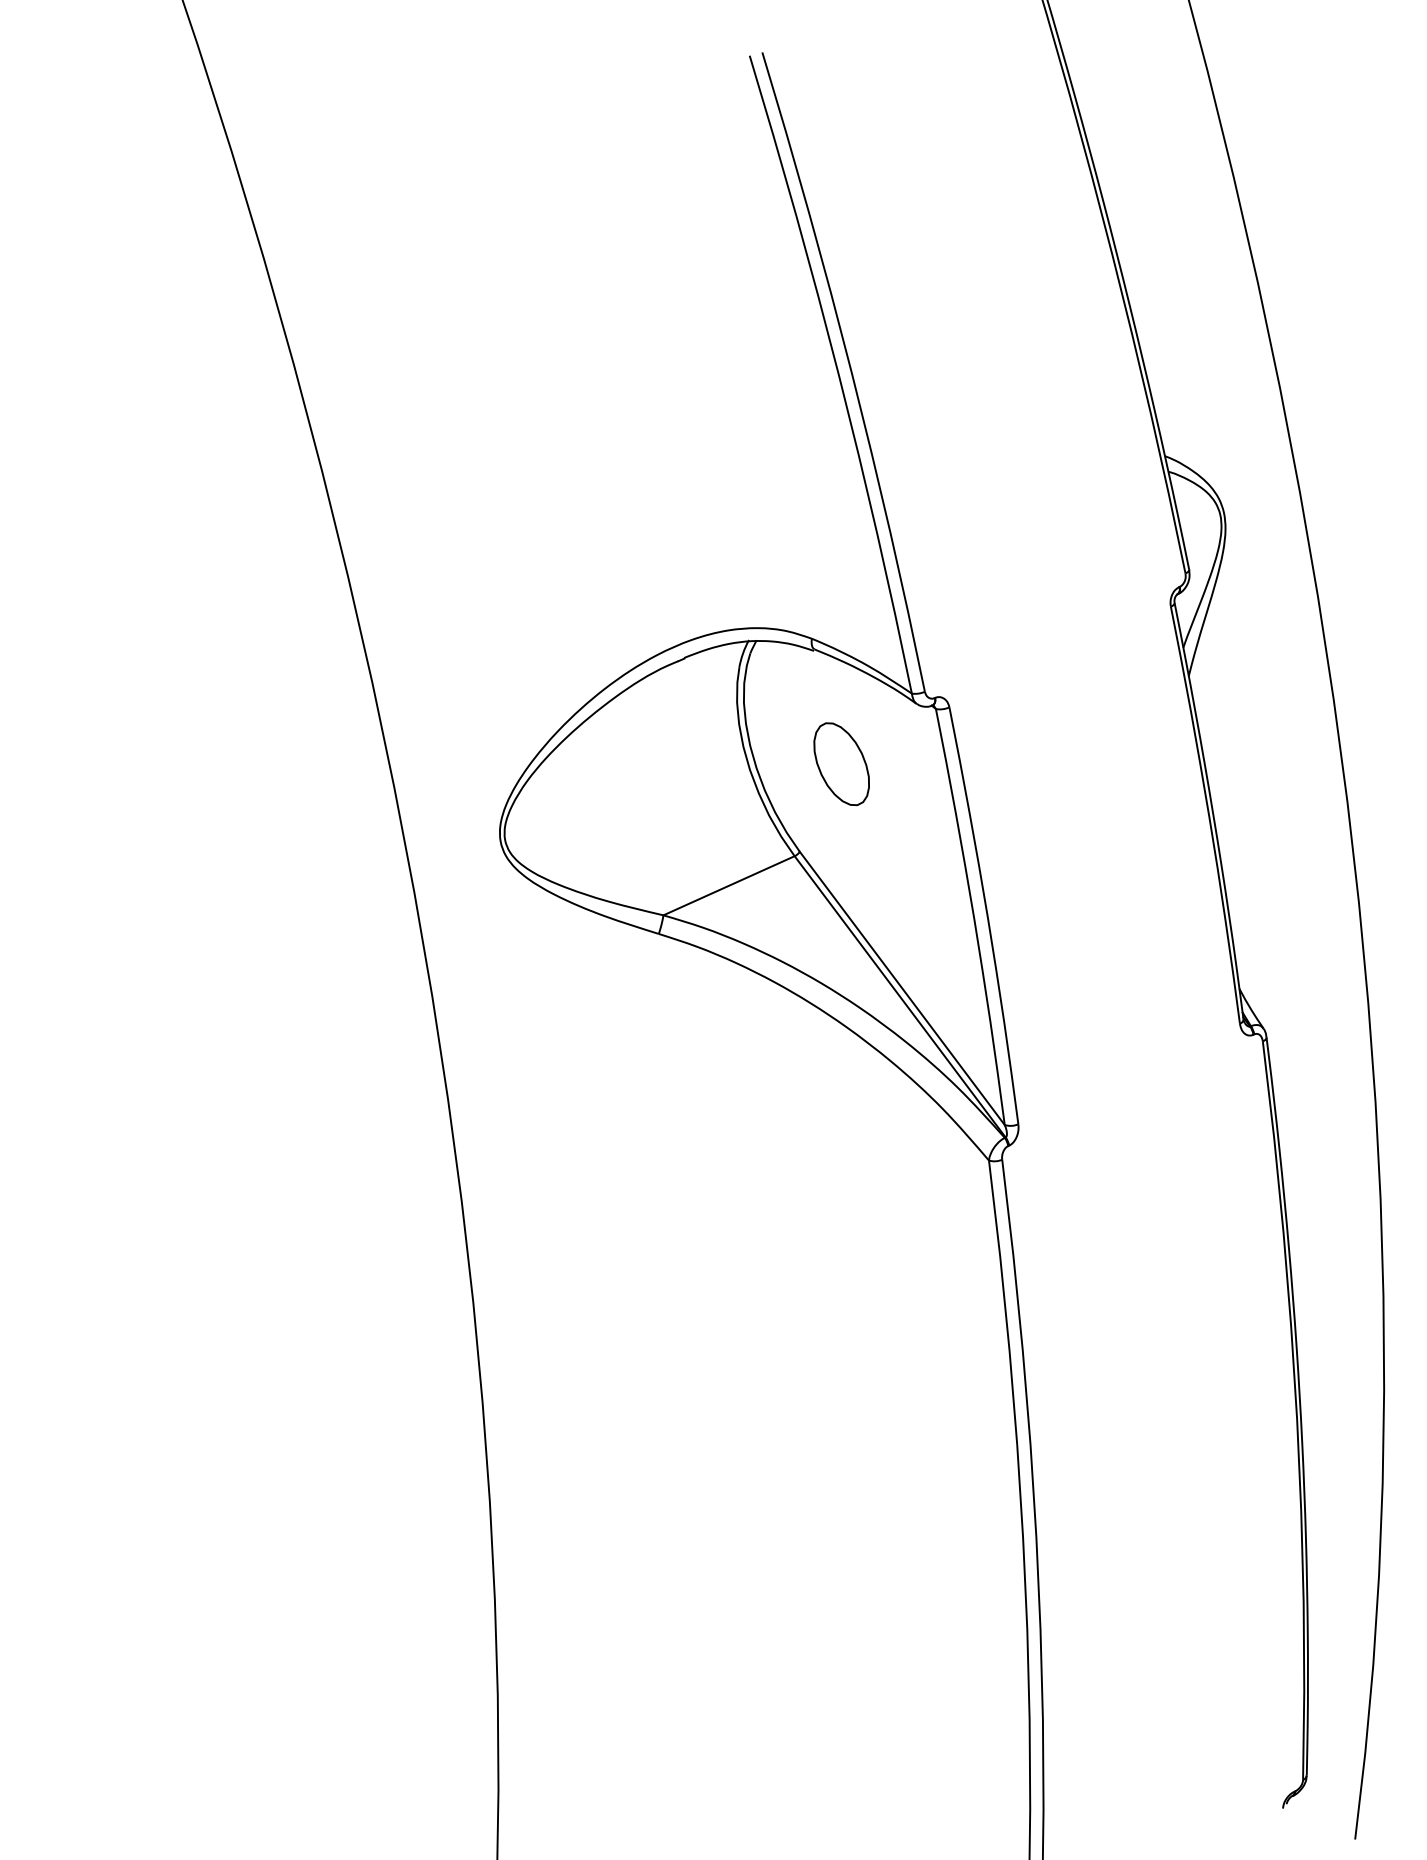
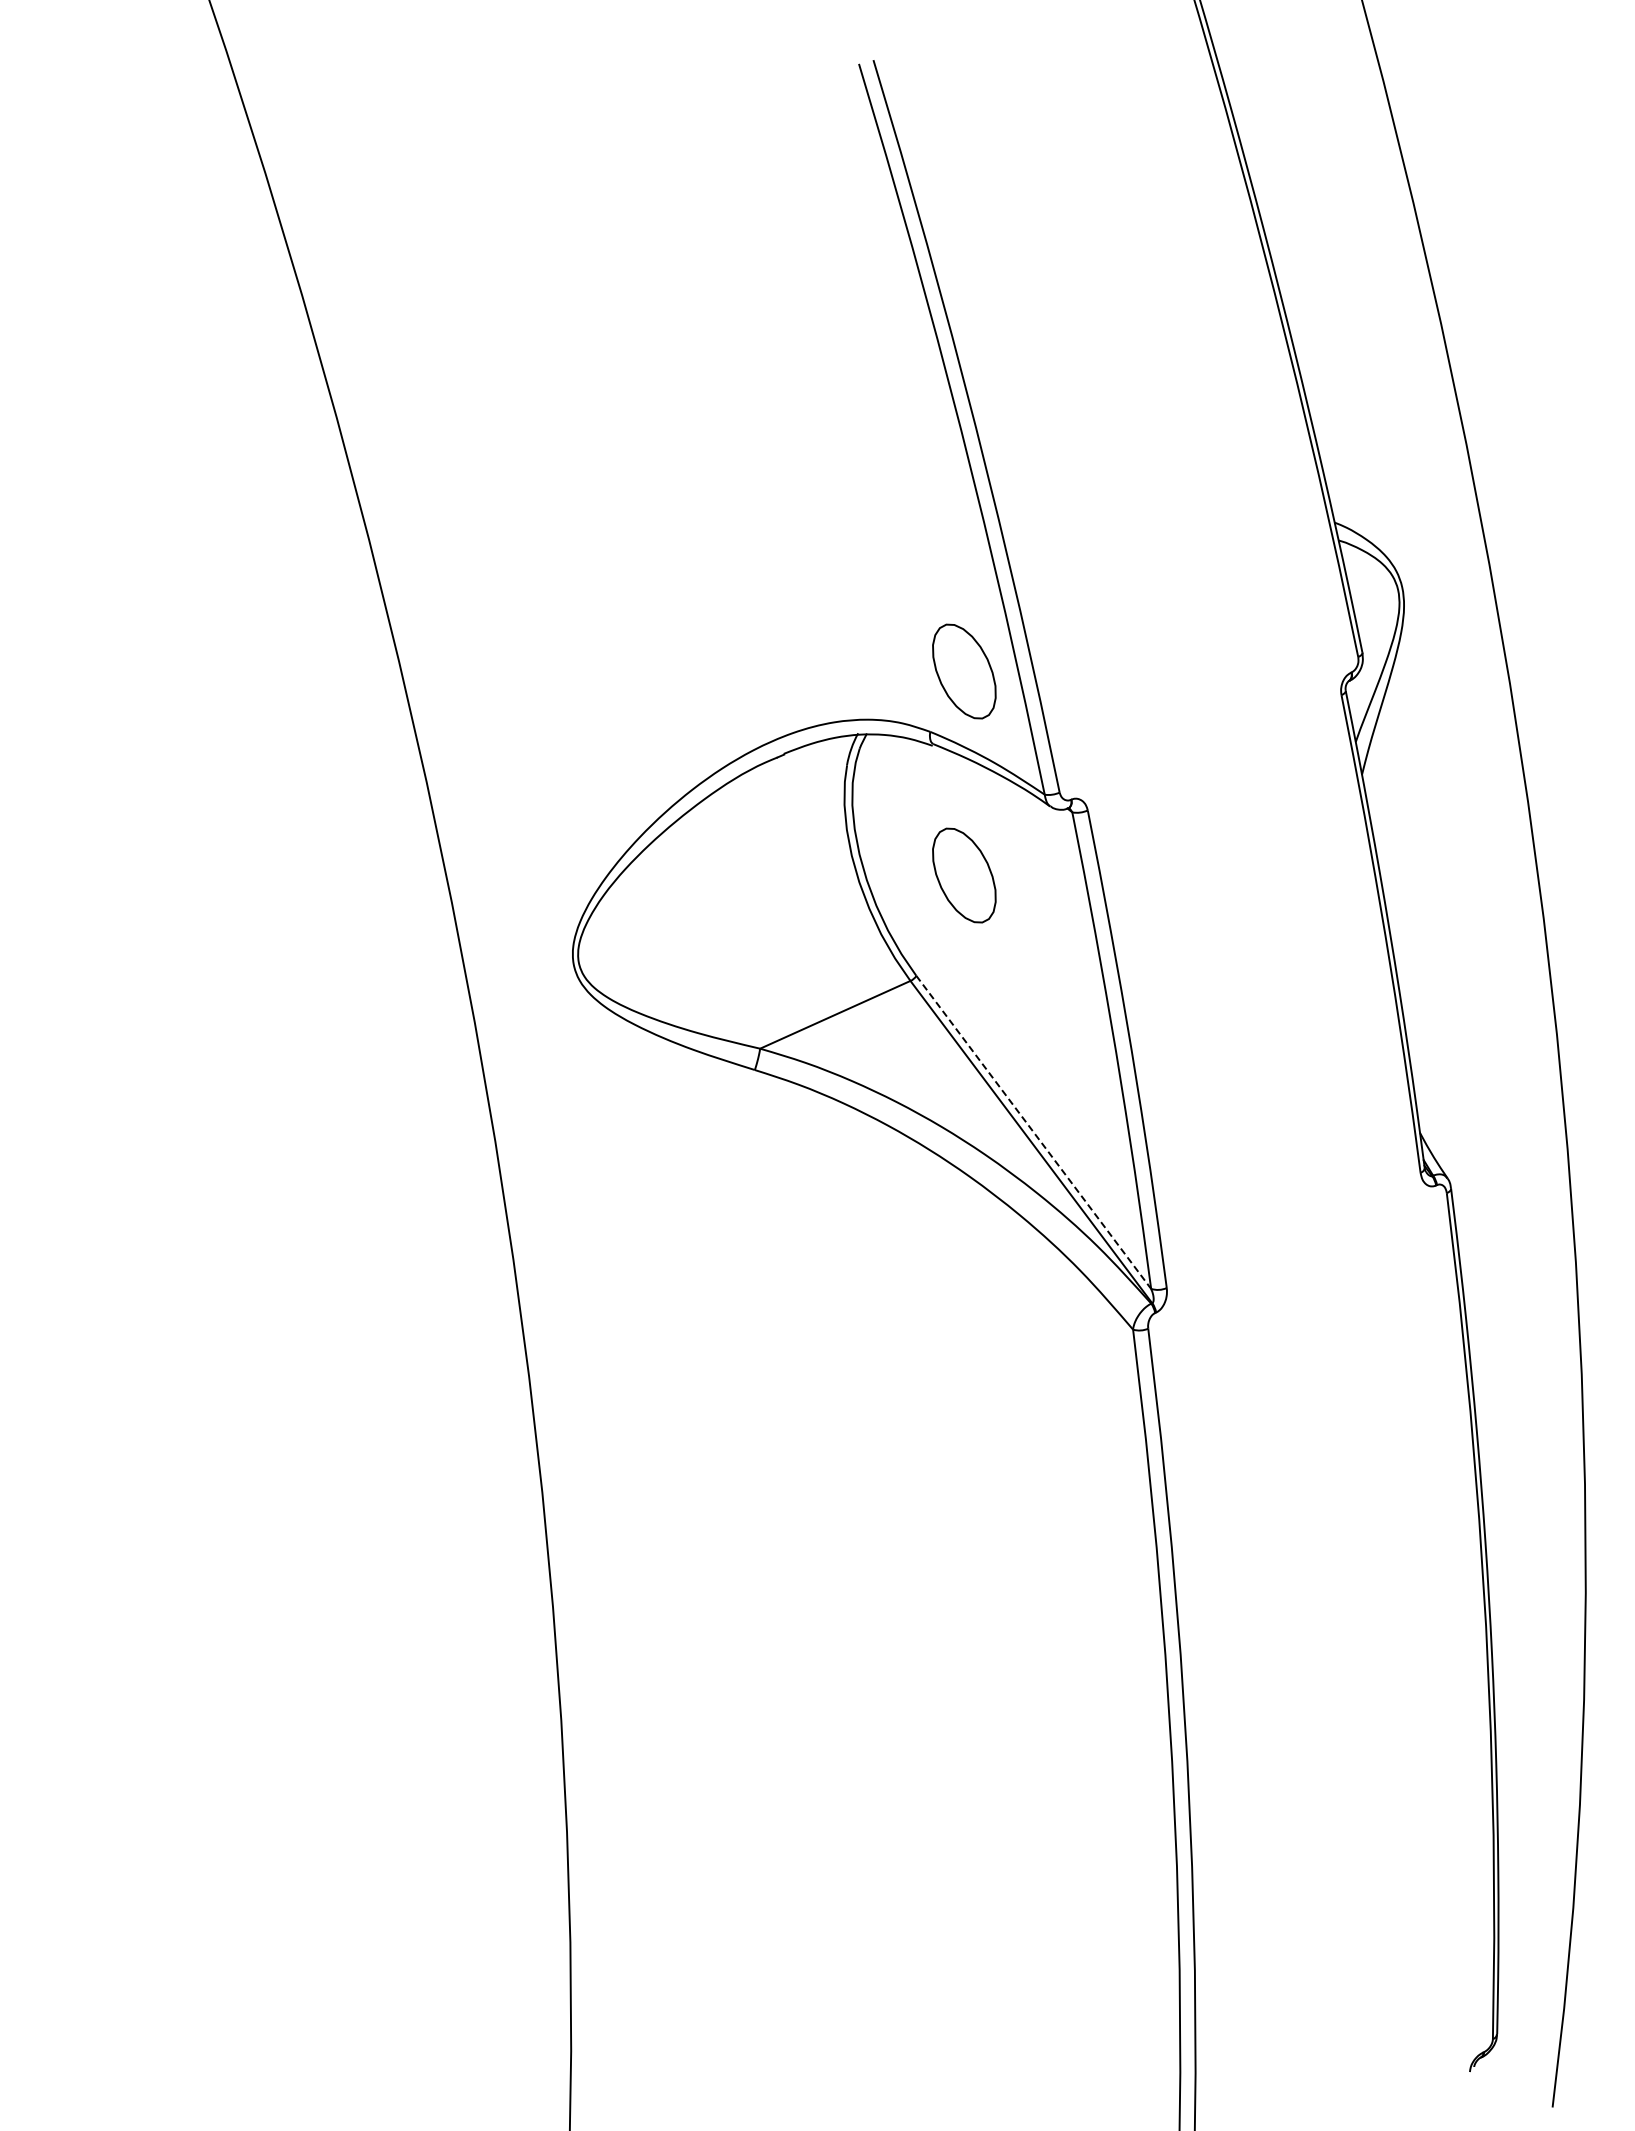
part: (841, 586) -> (964, 671), added
line: (902, 988) -> (1033, 1132), solid -> dashed

